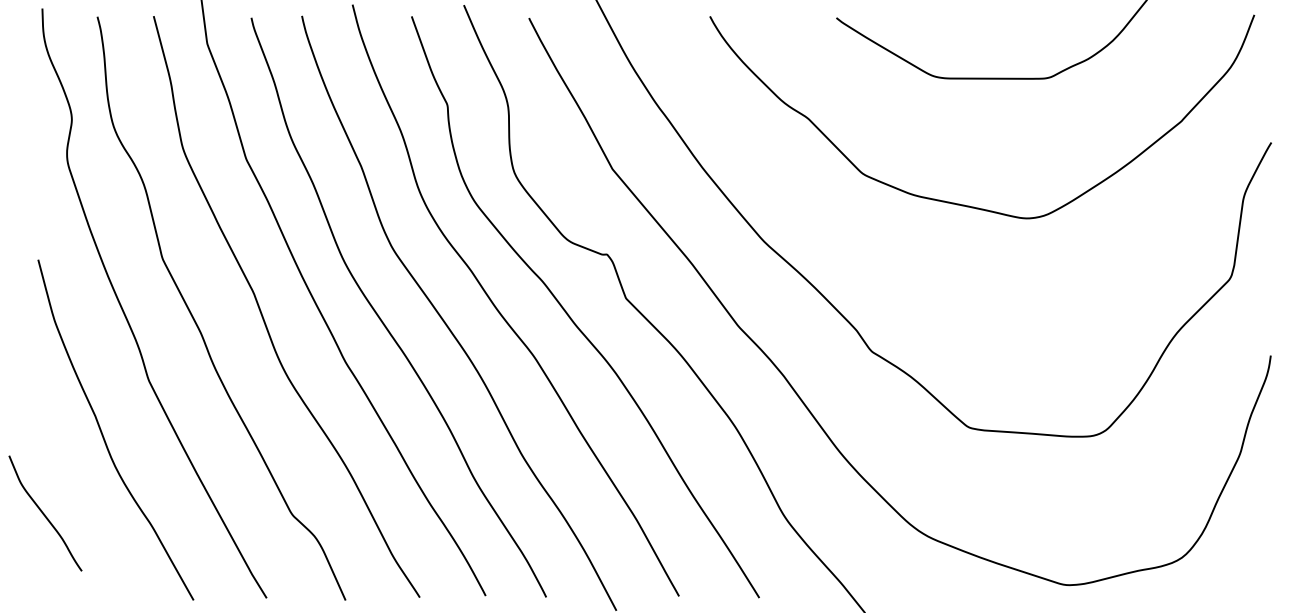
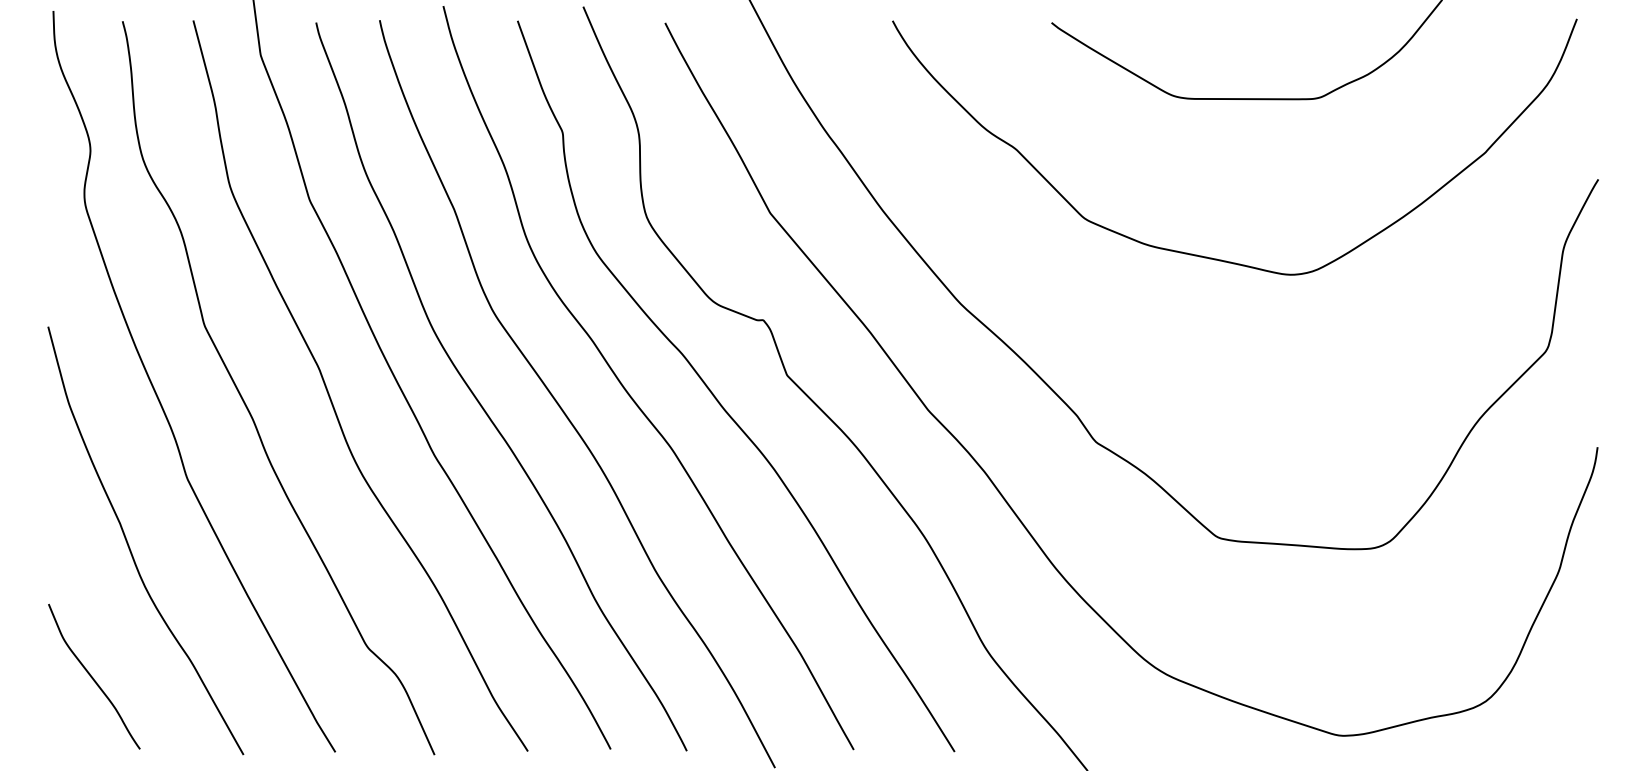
curve: (44, 514) -> (93, 677), moved

